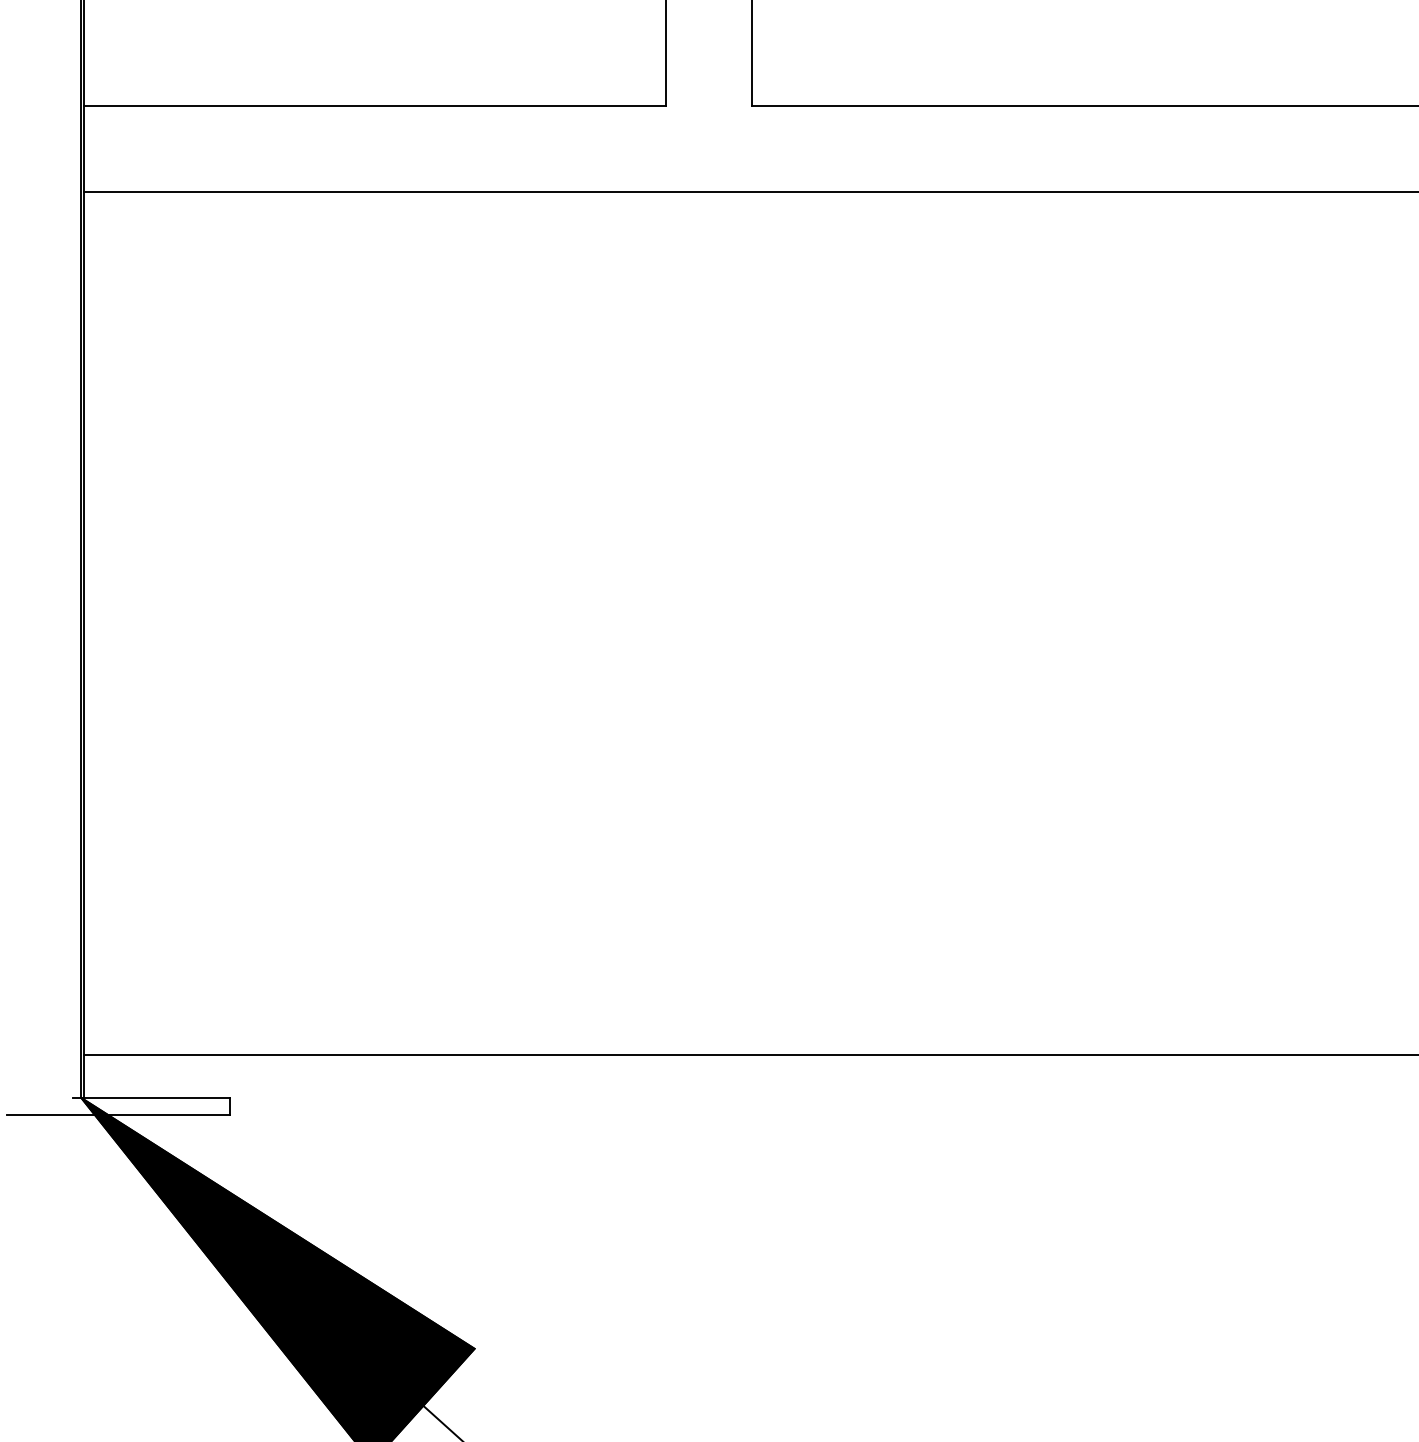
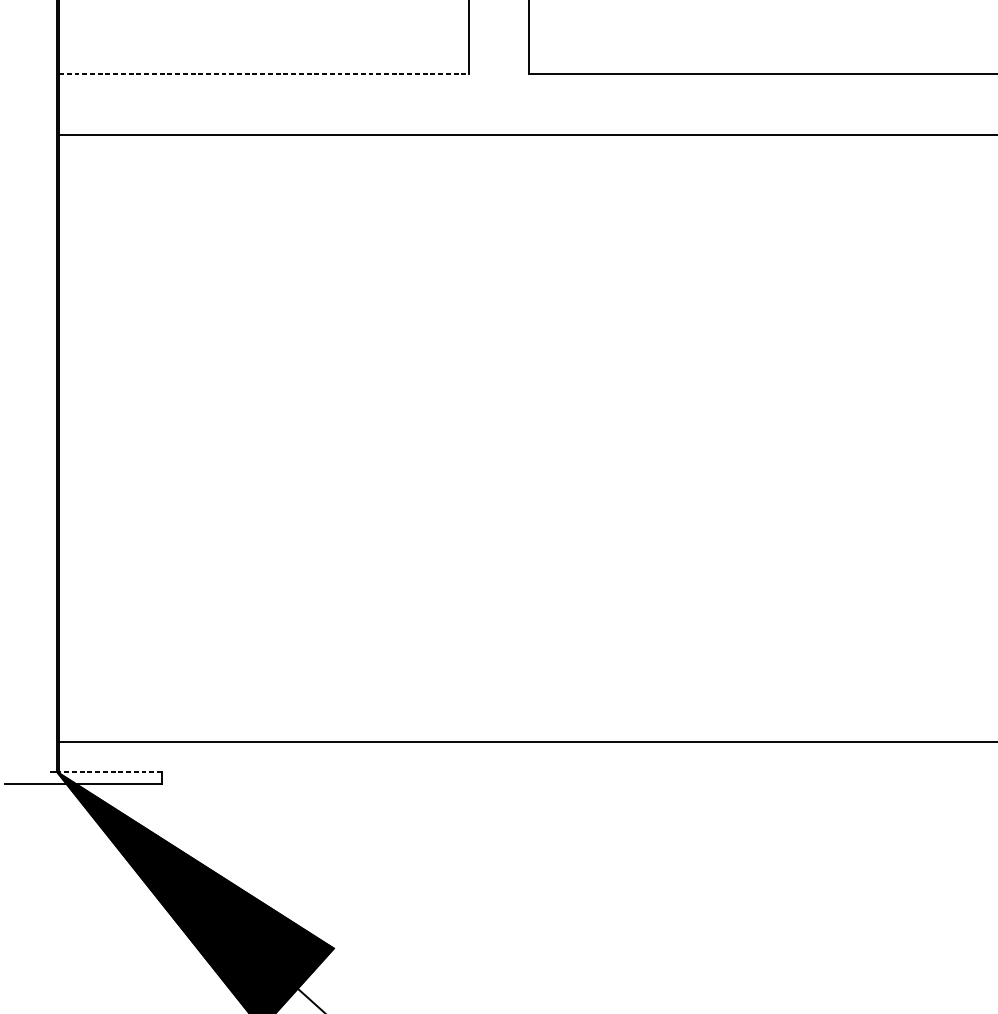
line: (375, 105) -> (264, 74), solid -> dashed
line: (156, 1097) -> (110, 771), solid -> dashed

